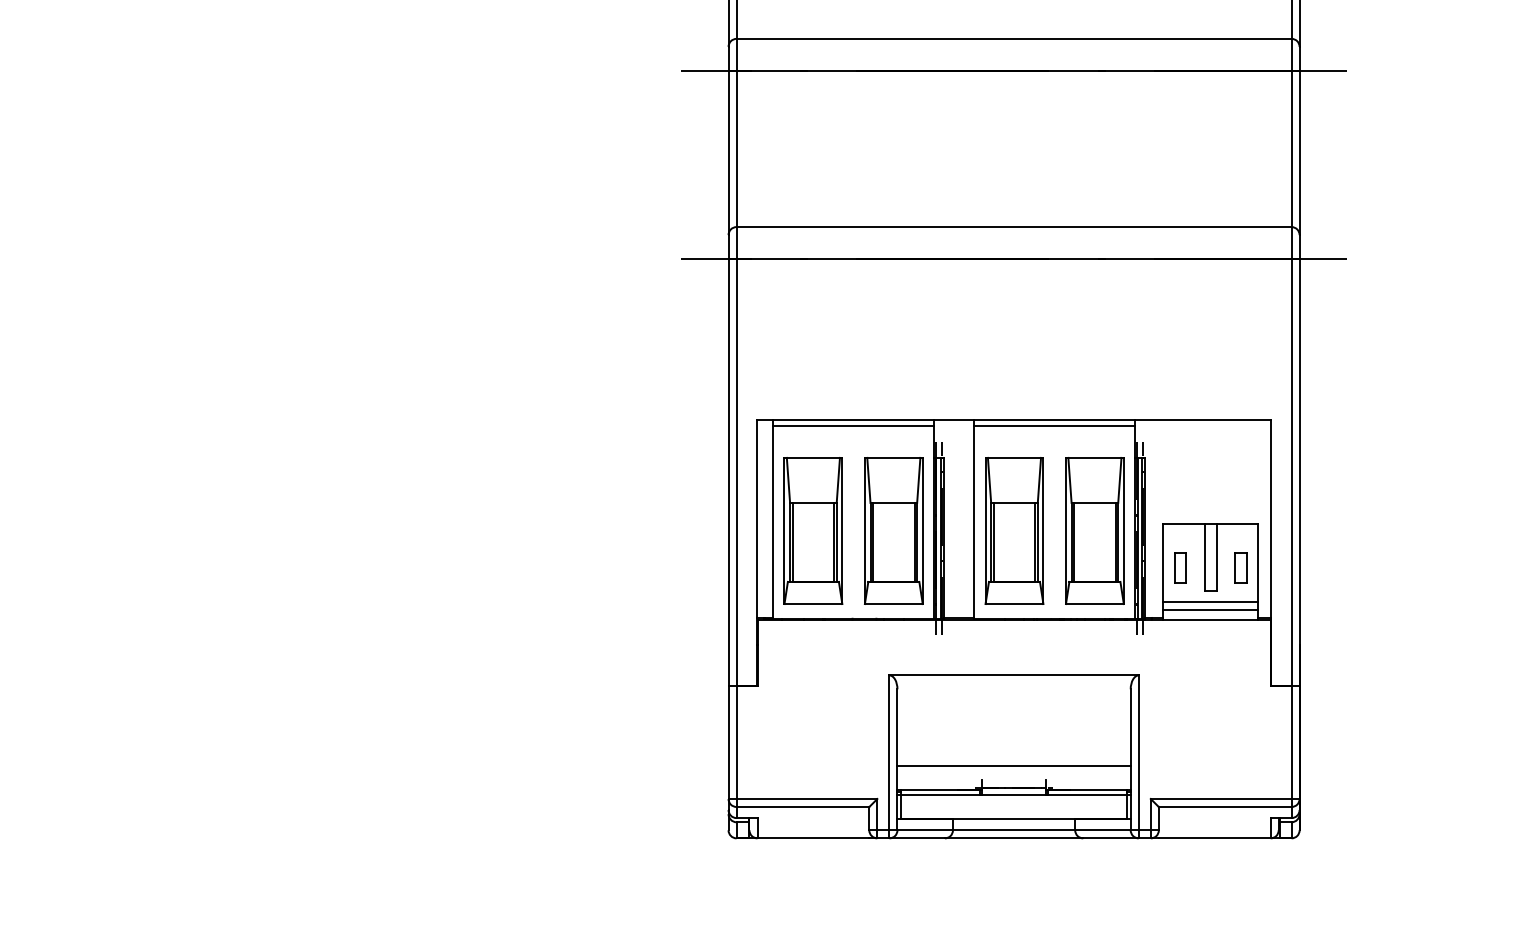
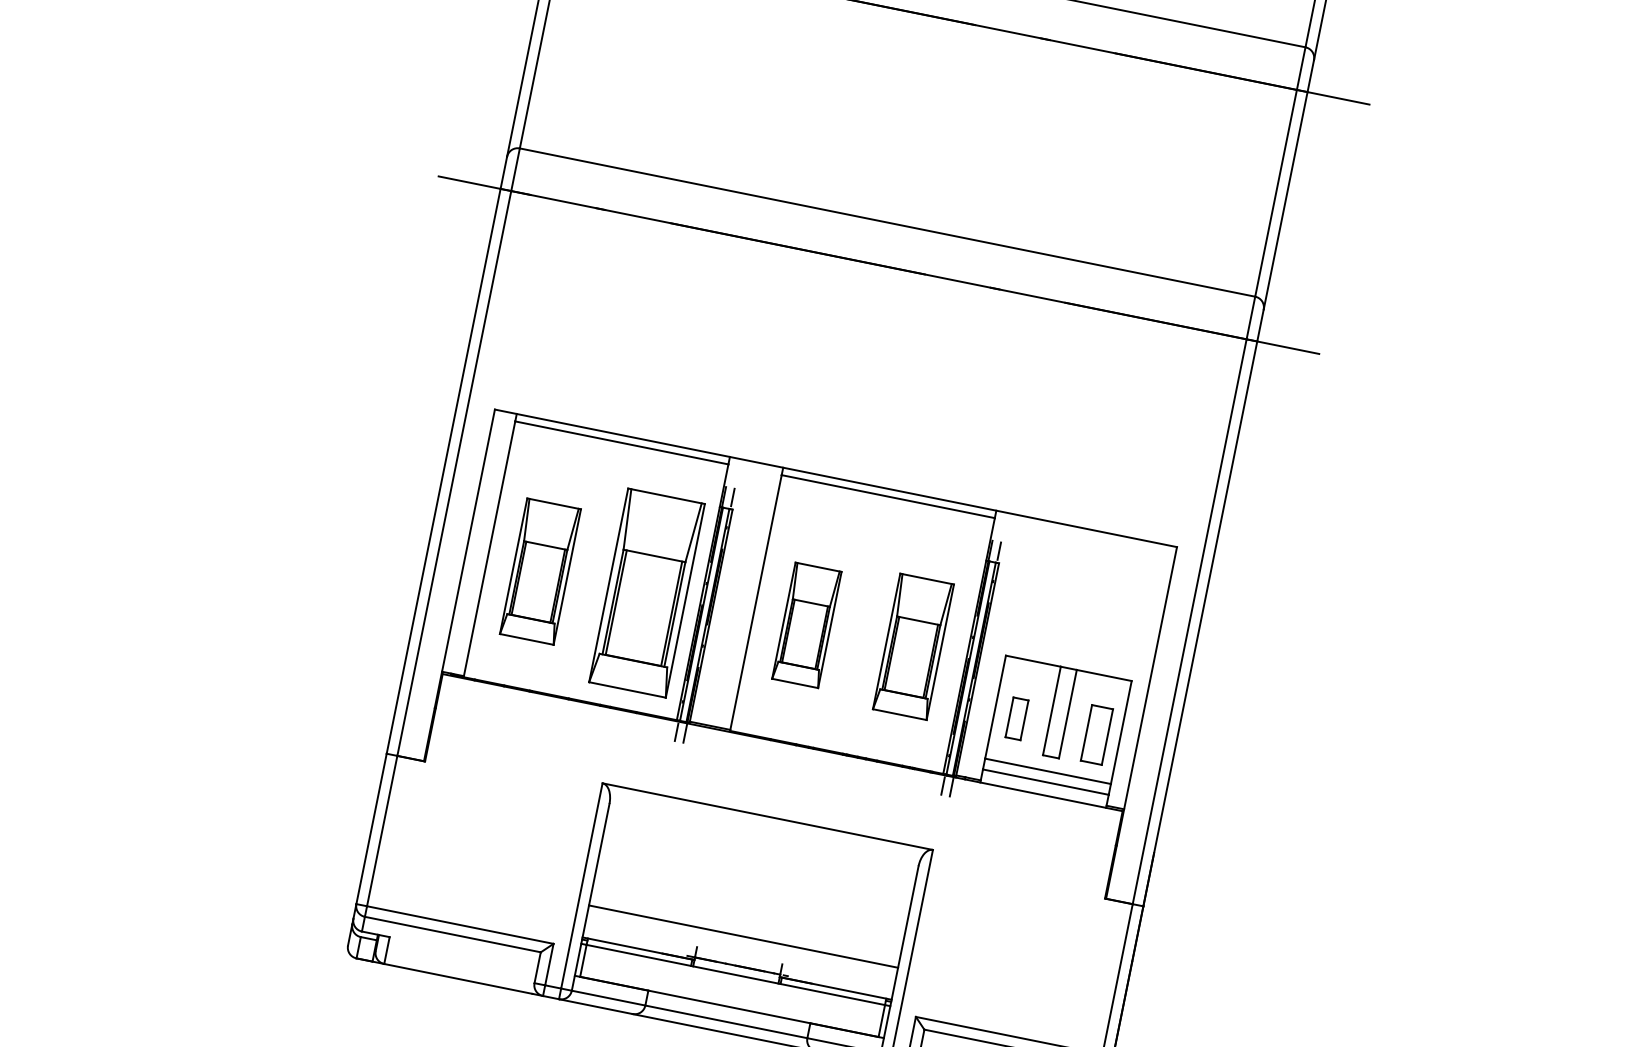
part: (813, 530) -> (540, 571), size x0.7
part: (1014, 530) -> (807, 624), size x0.6
part: (1094, 530) -> (913, 646), size x0.7
part: (1240, 567) -> (1096, 734), size x1.4

